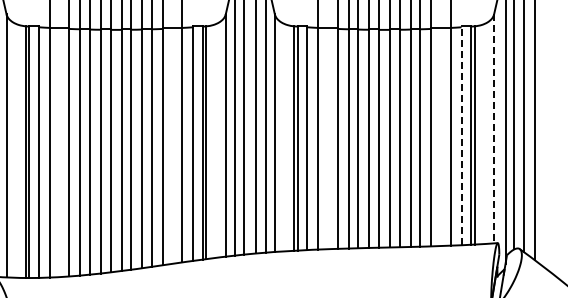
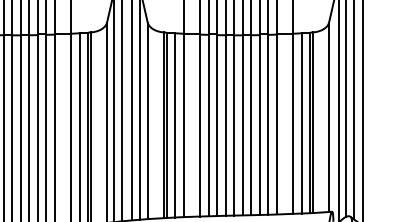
line: (494, 129) -> (329, 117), dashed -> solid
line: (461, 135) -> (302, 122), dashed -> solid

